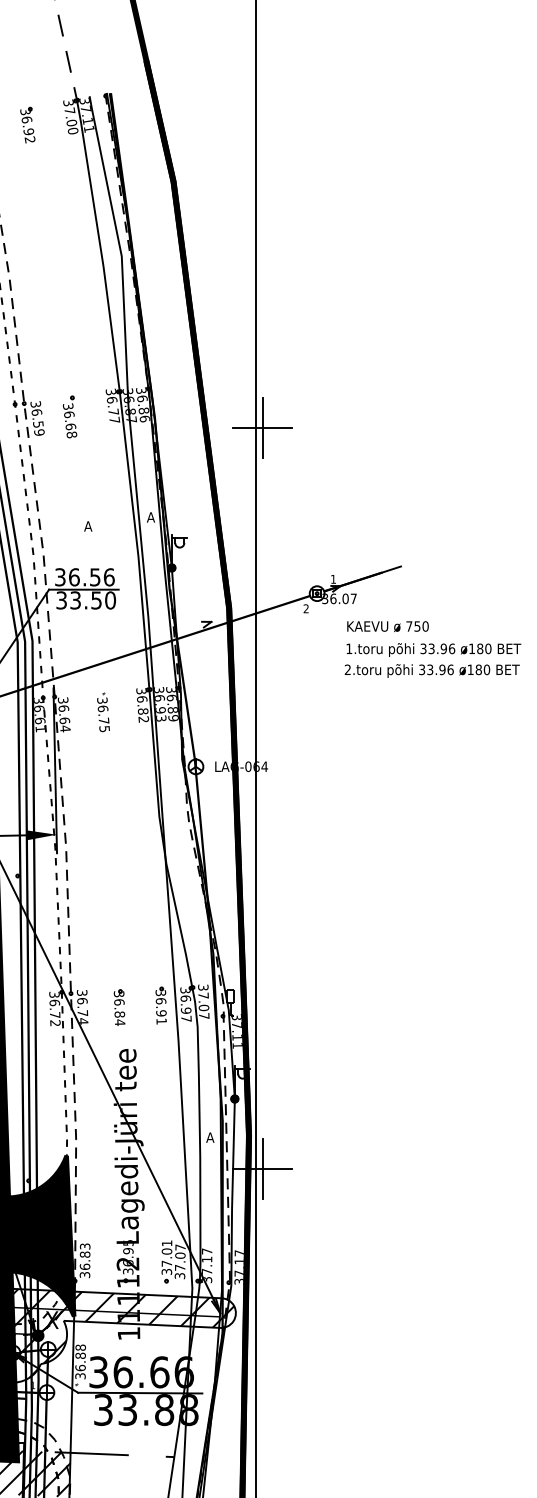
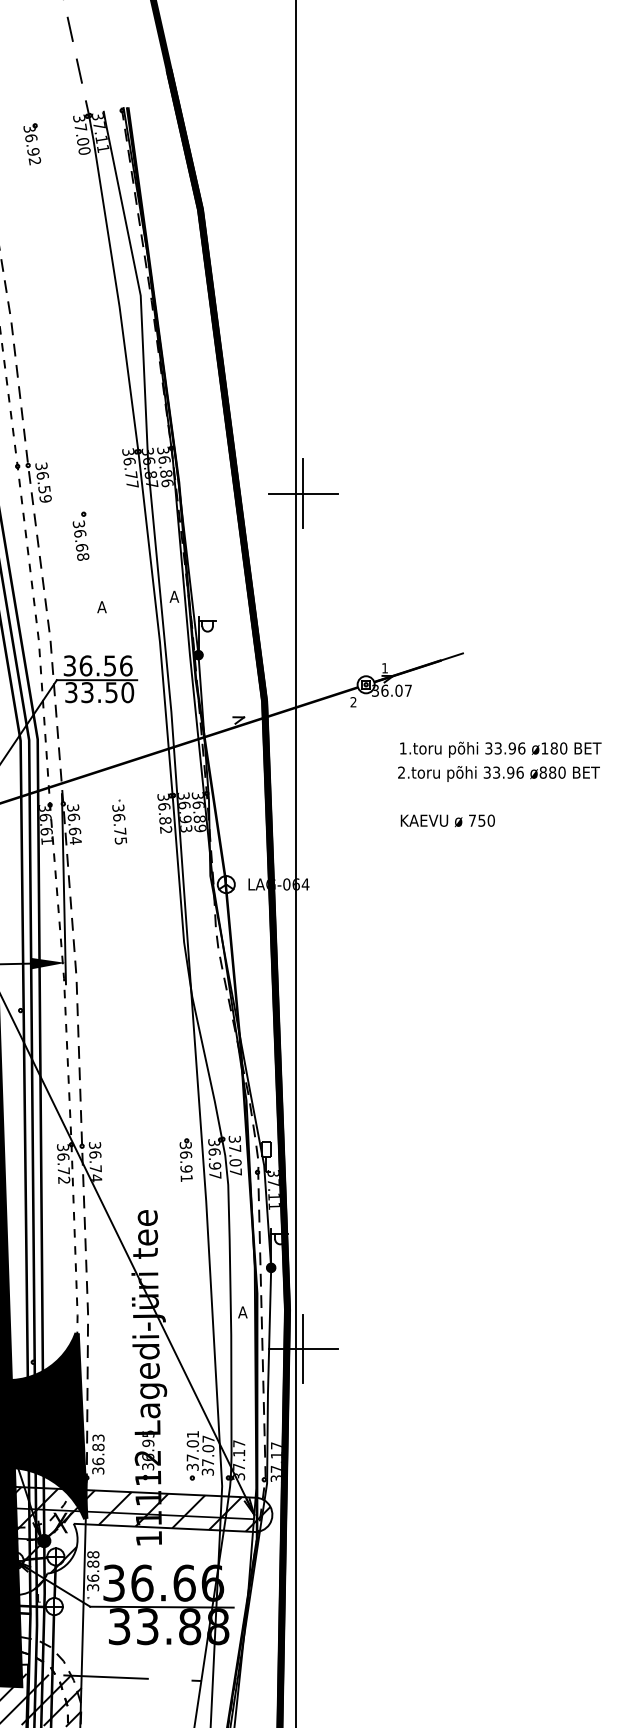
part: (70, 416) -> (81, 535), moved
text: (387, 626) -> (447, 820), moved
text: (470, 669) -> (543, 772), ø180 -> ø880
part: (119, 1007) -> (138, 1162), removed

